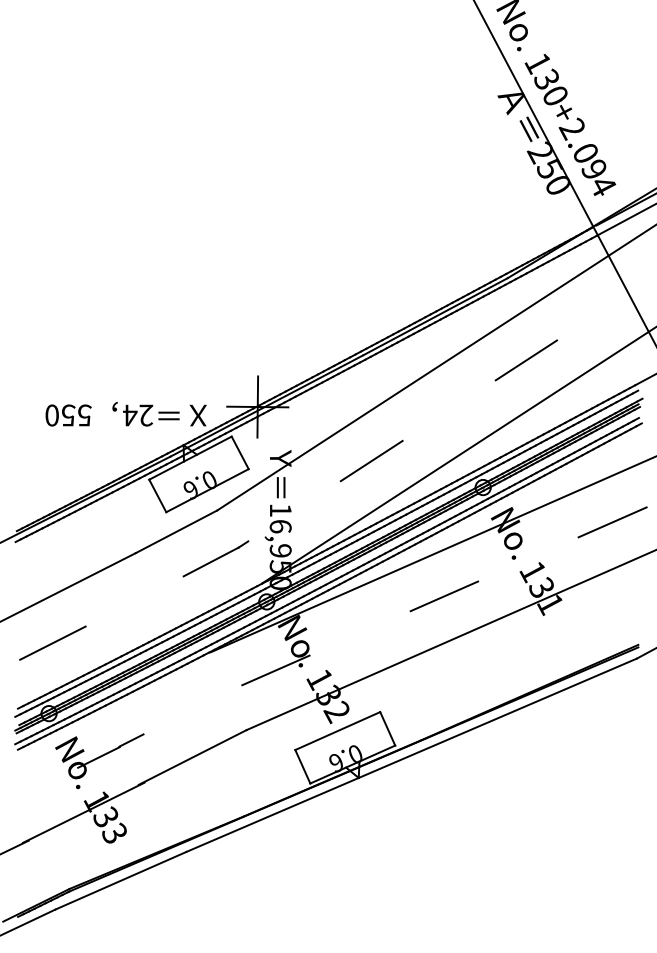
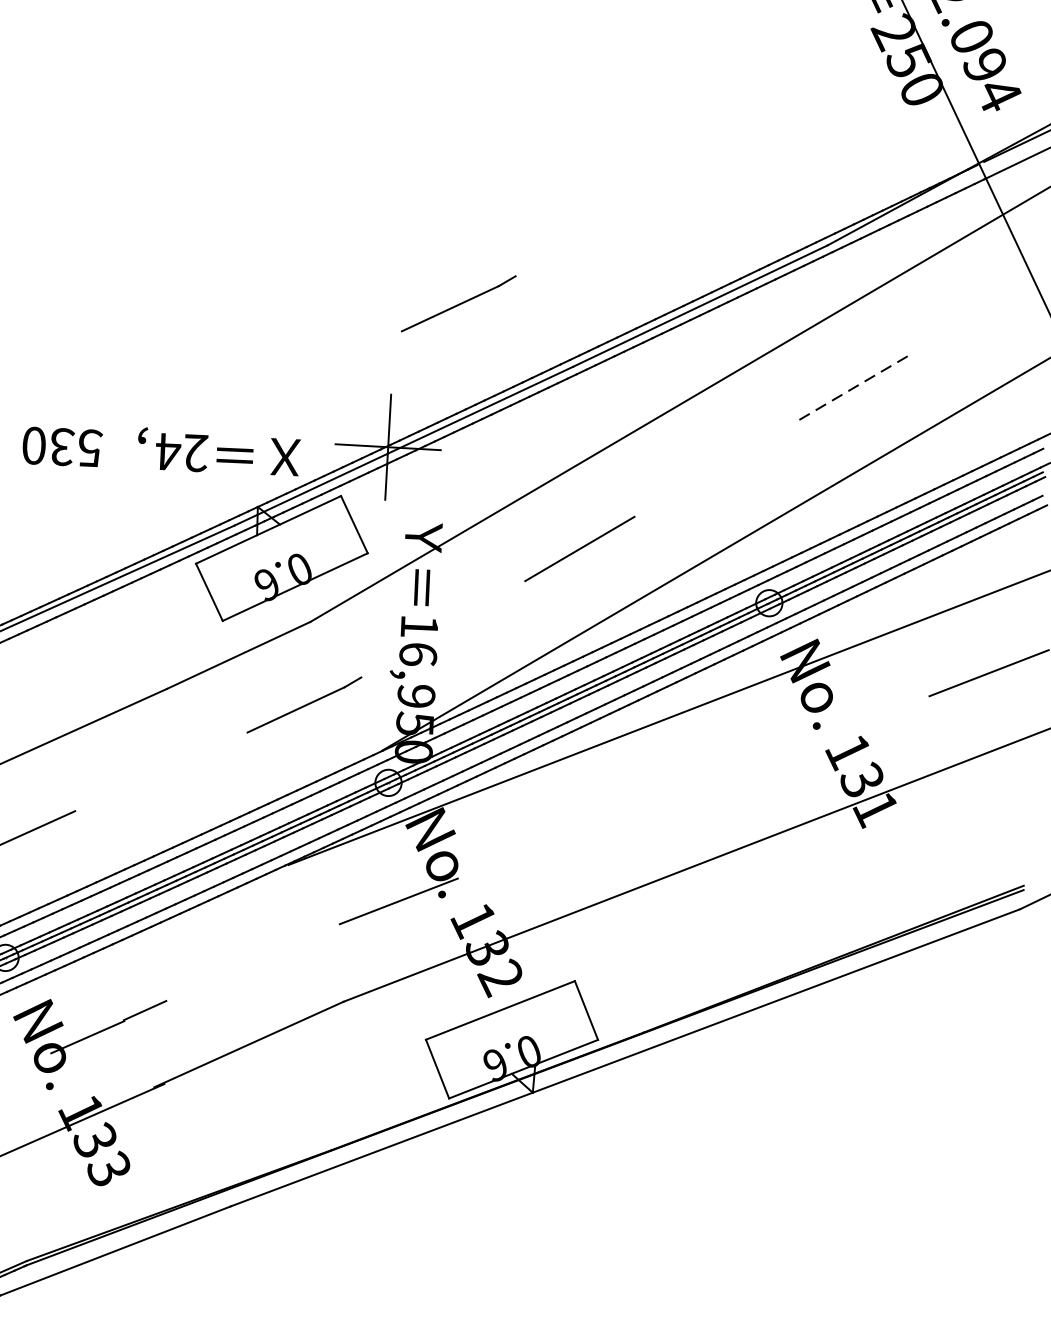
line: (294, 321) -> (457, 303), added
line: (526, 360) -> (853, 388), solid -> dashed
text: (68, 415) -> (62, 447), 550 -> 530
line: (444, 596) -> (694, 787), removed

